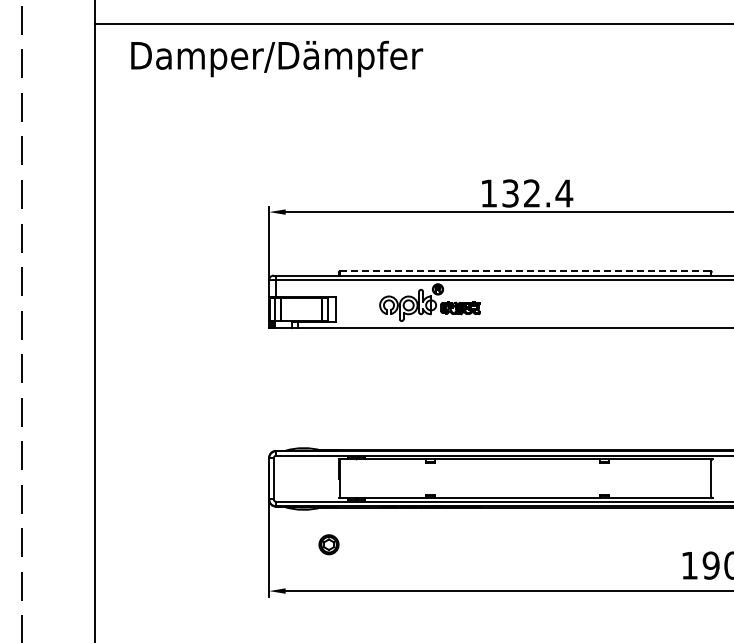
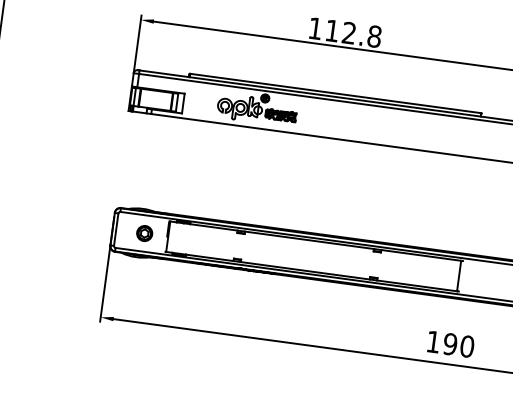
text: (537, 193) -> (353, 33), 132.4 -> 112.8
line: (525, 271) -> (335, 93), dashed -> solid
part: (328, 544) -> (144, 233), moved

